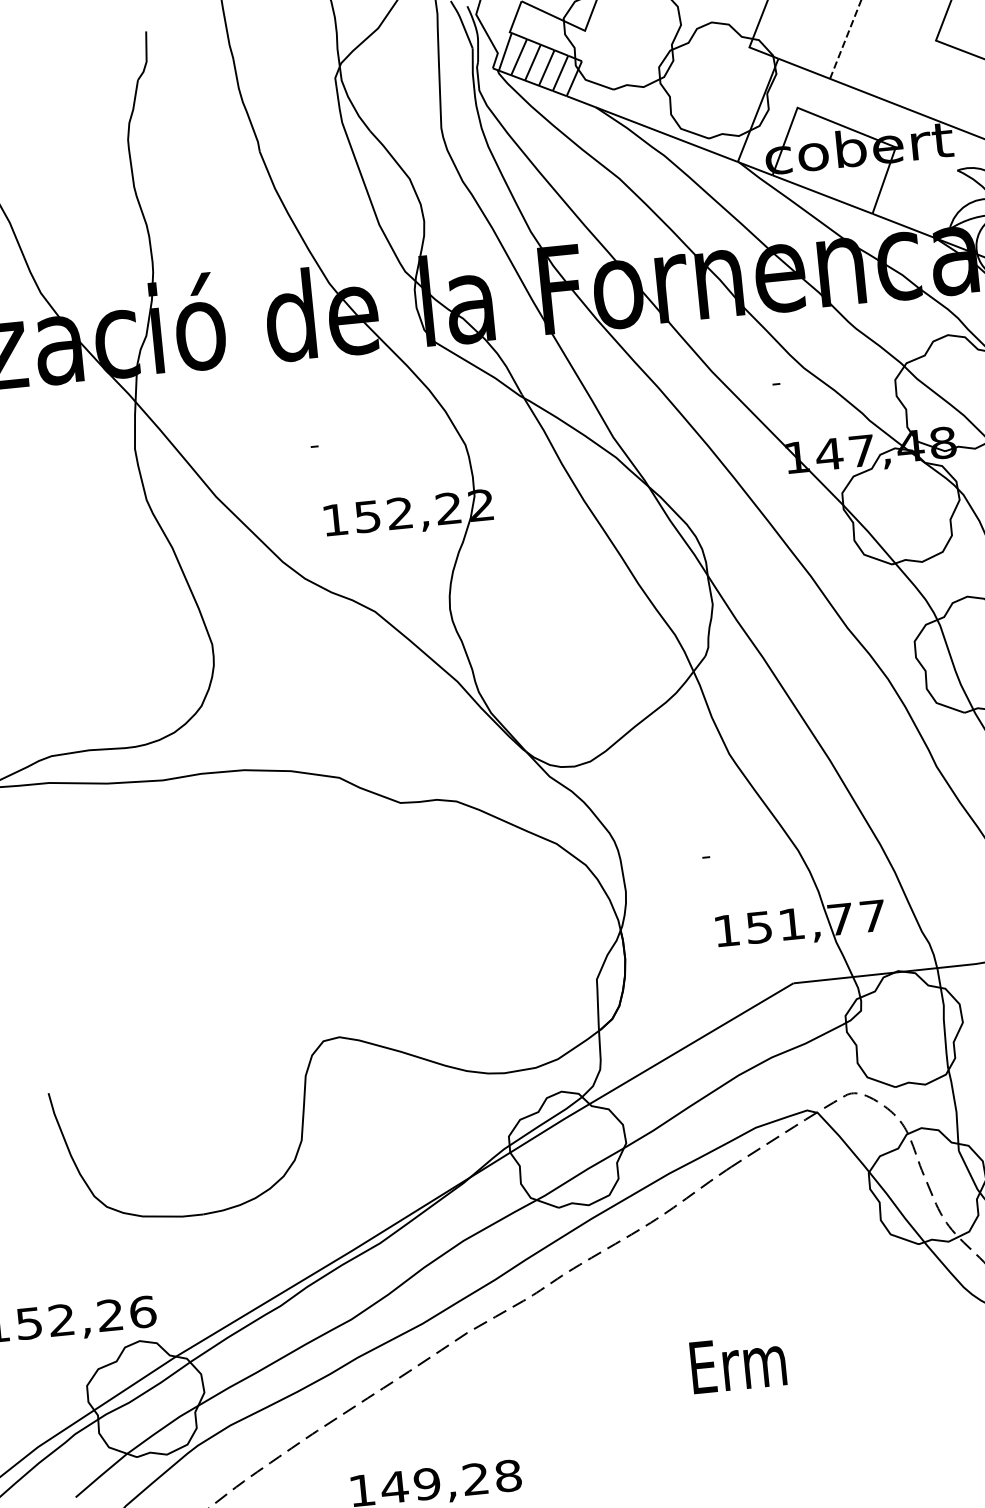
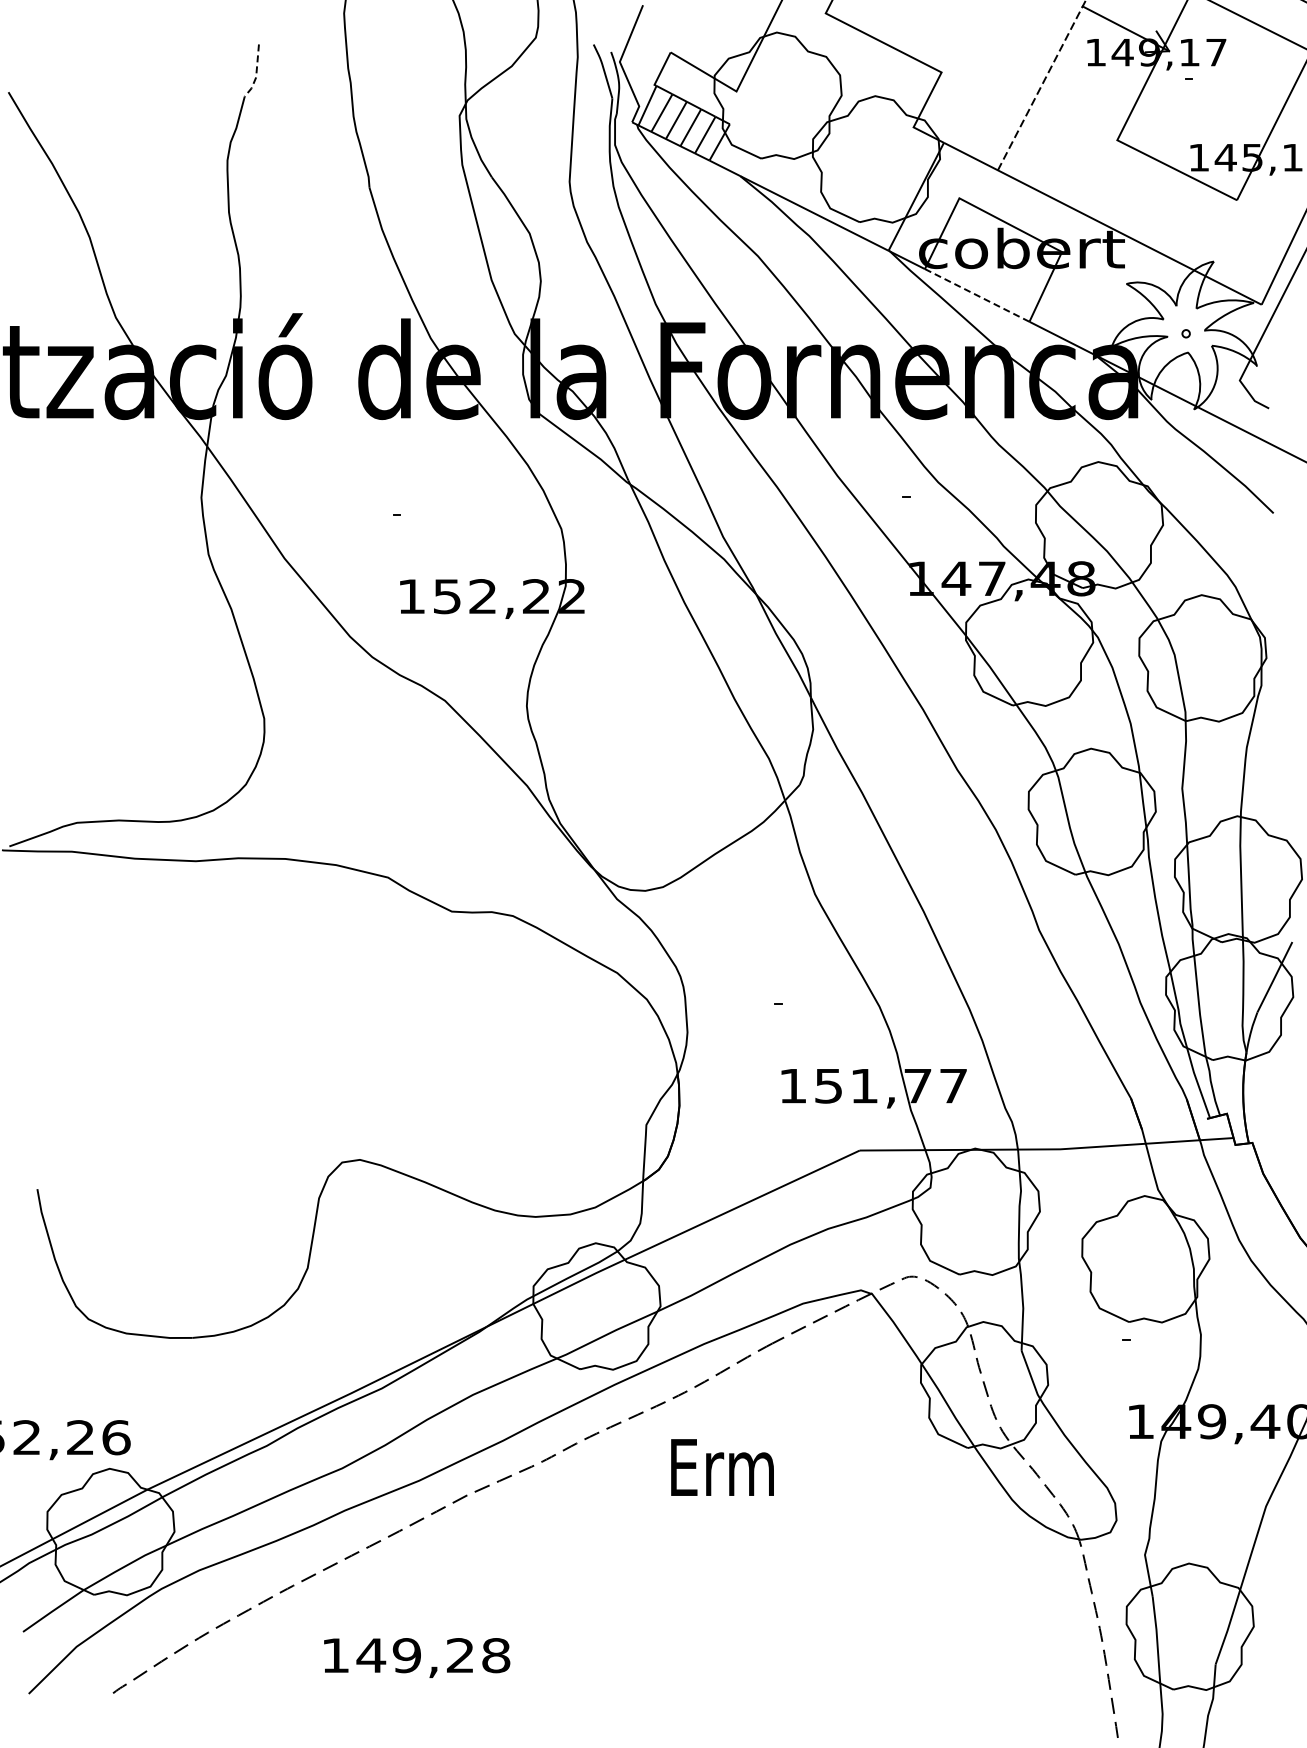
line: (146, 58) -> (256, 73), solid -> dashed
line: (822, 194) -> (977, 295), solid -> dashed
text: (738, 1363) -> (722, 1467), moved

